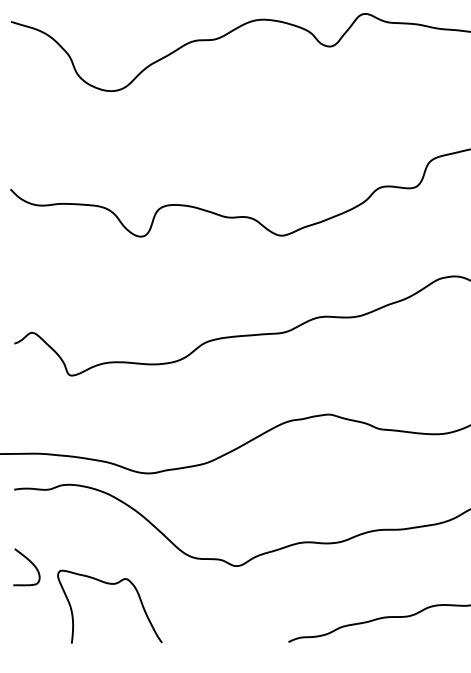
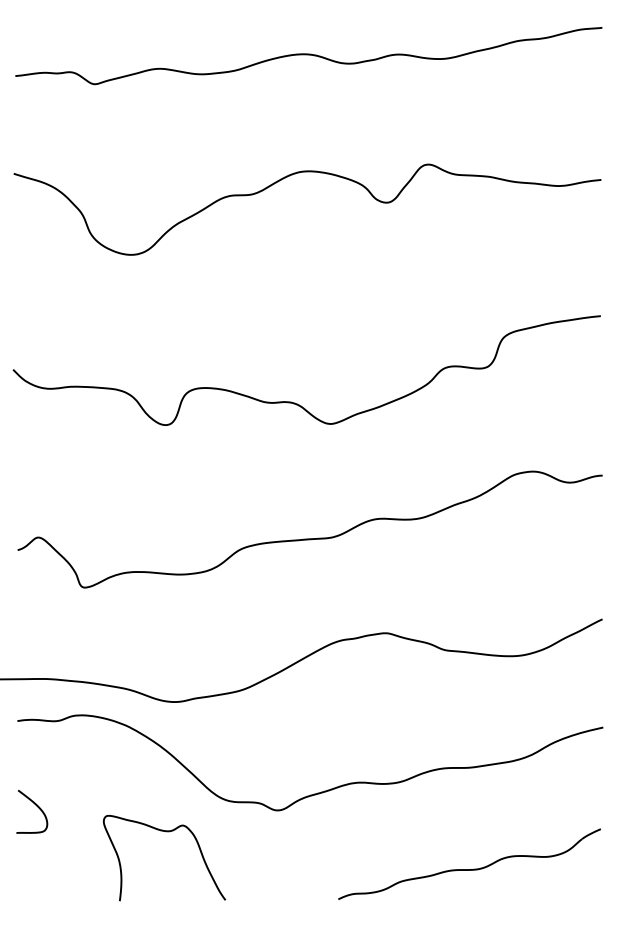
curve: (111, 584) -> (166, 832), moved

